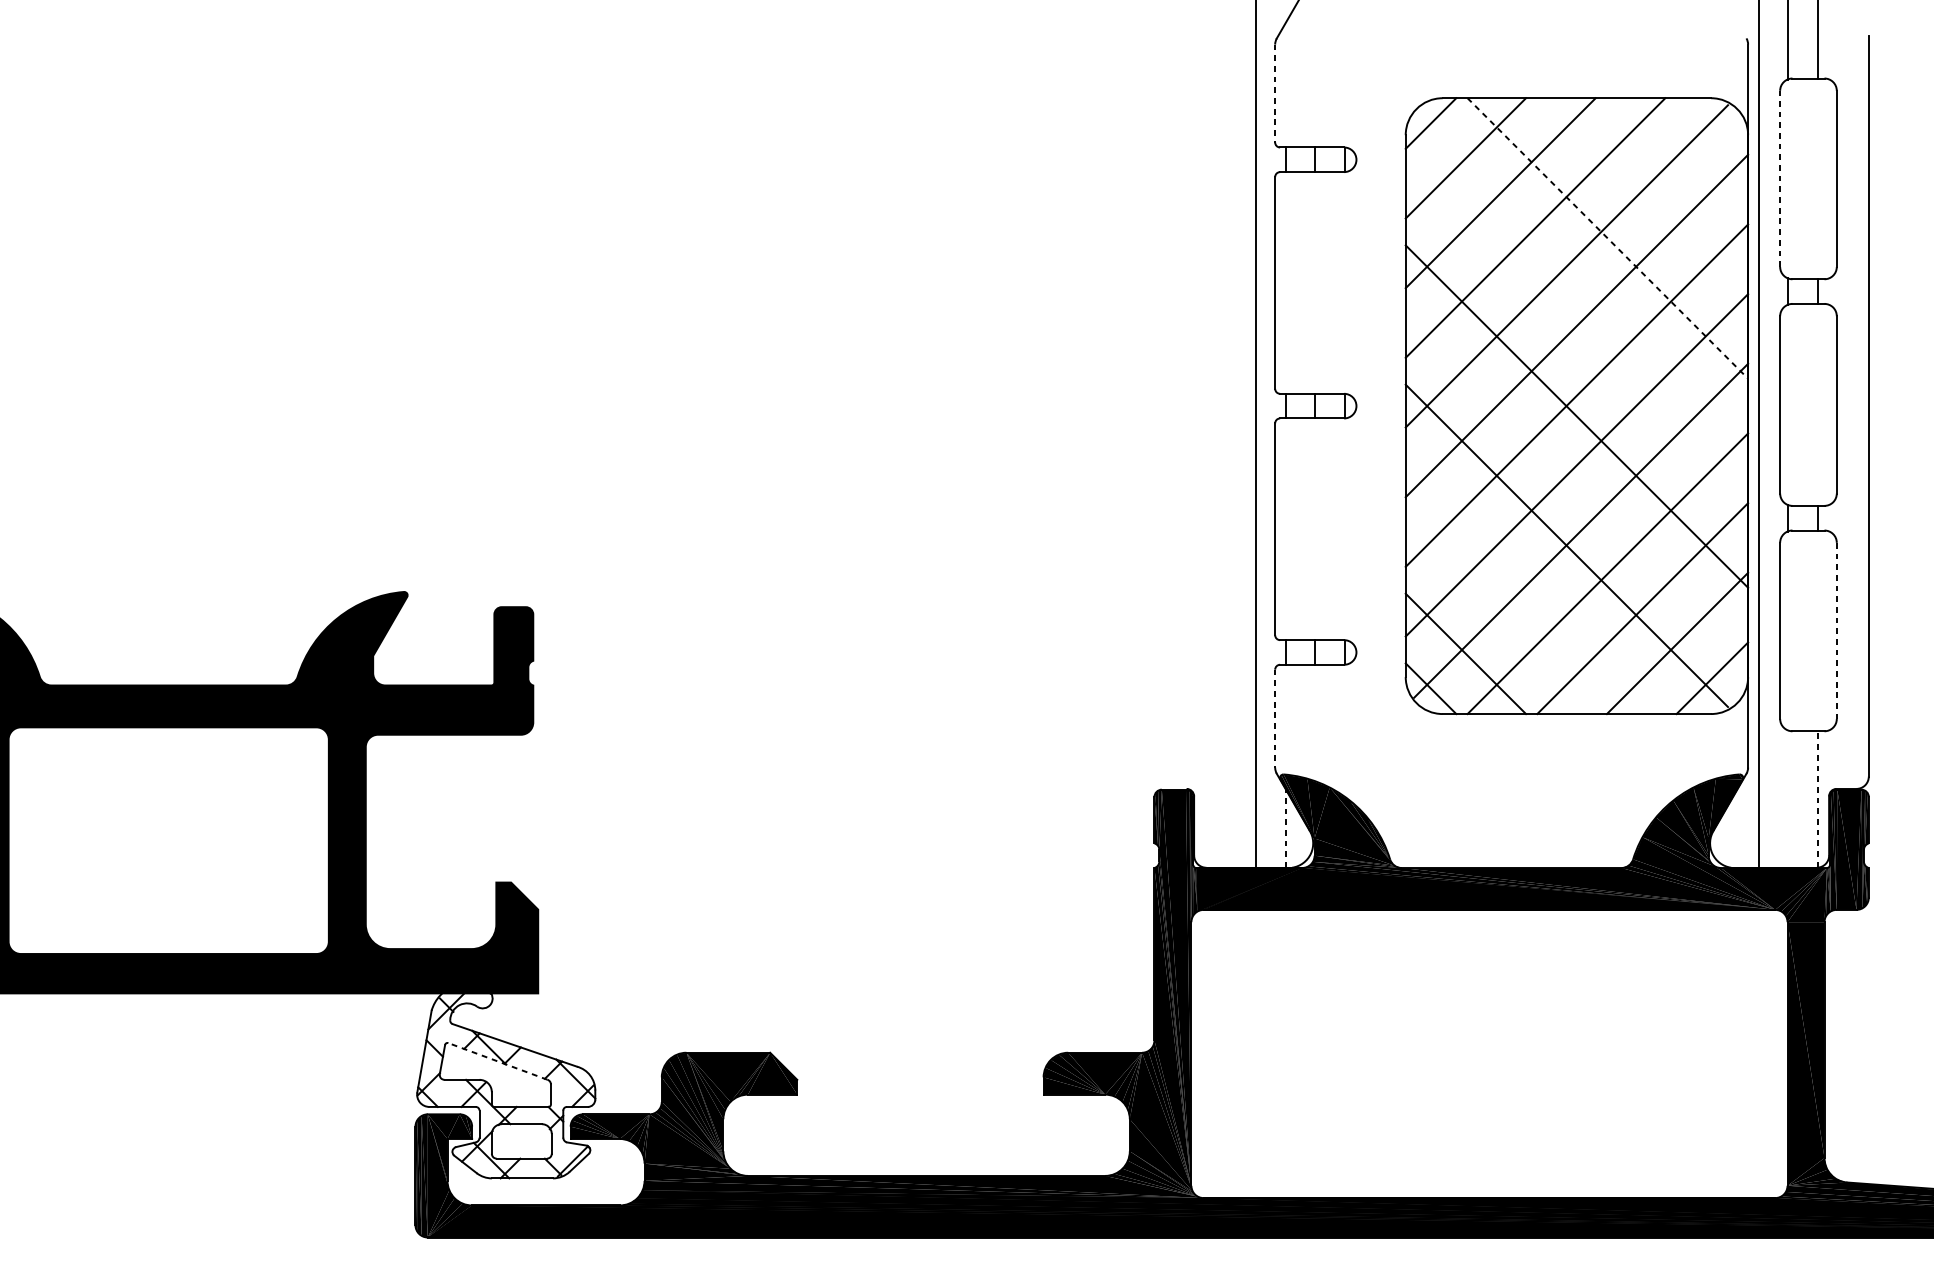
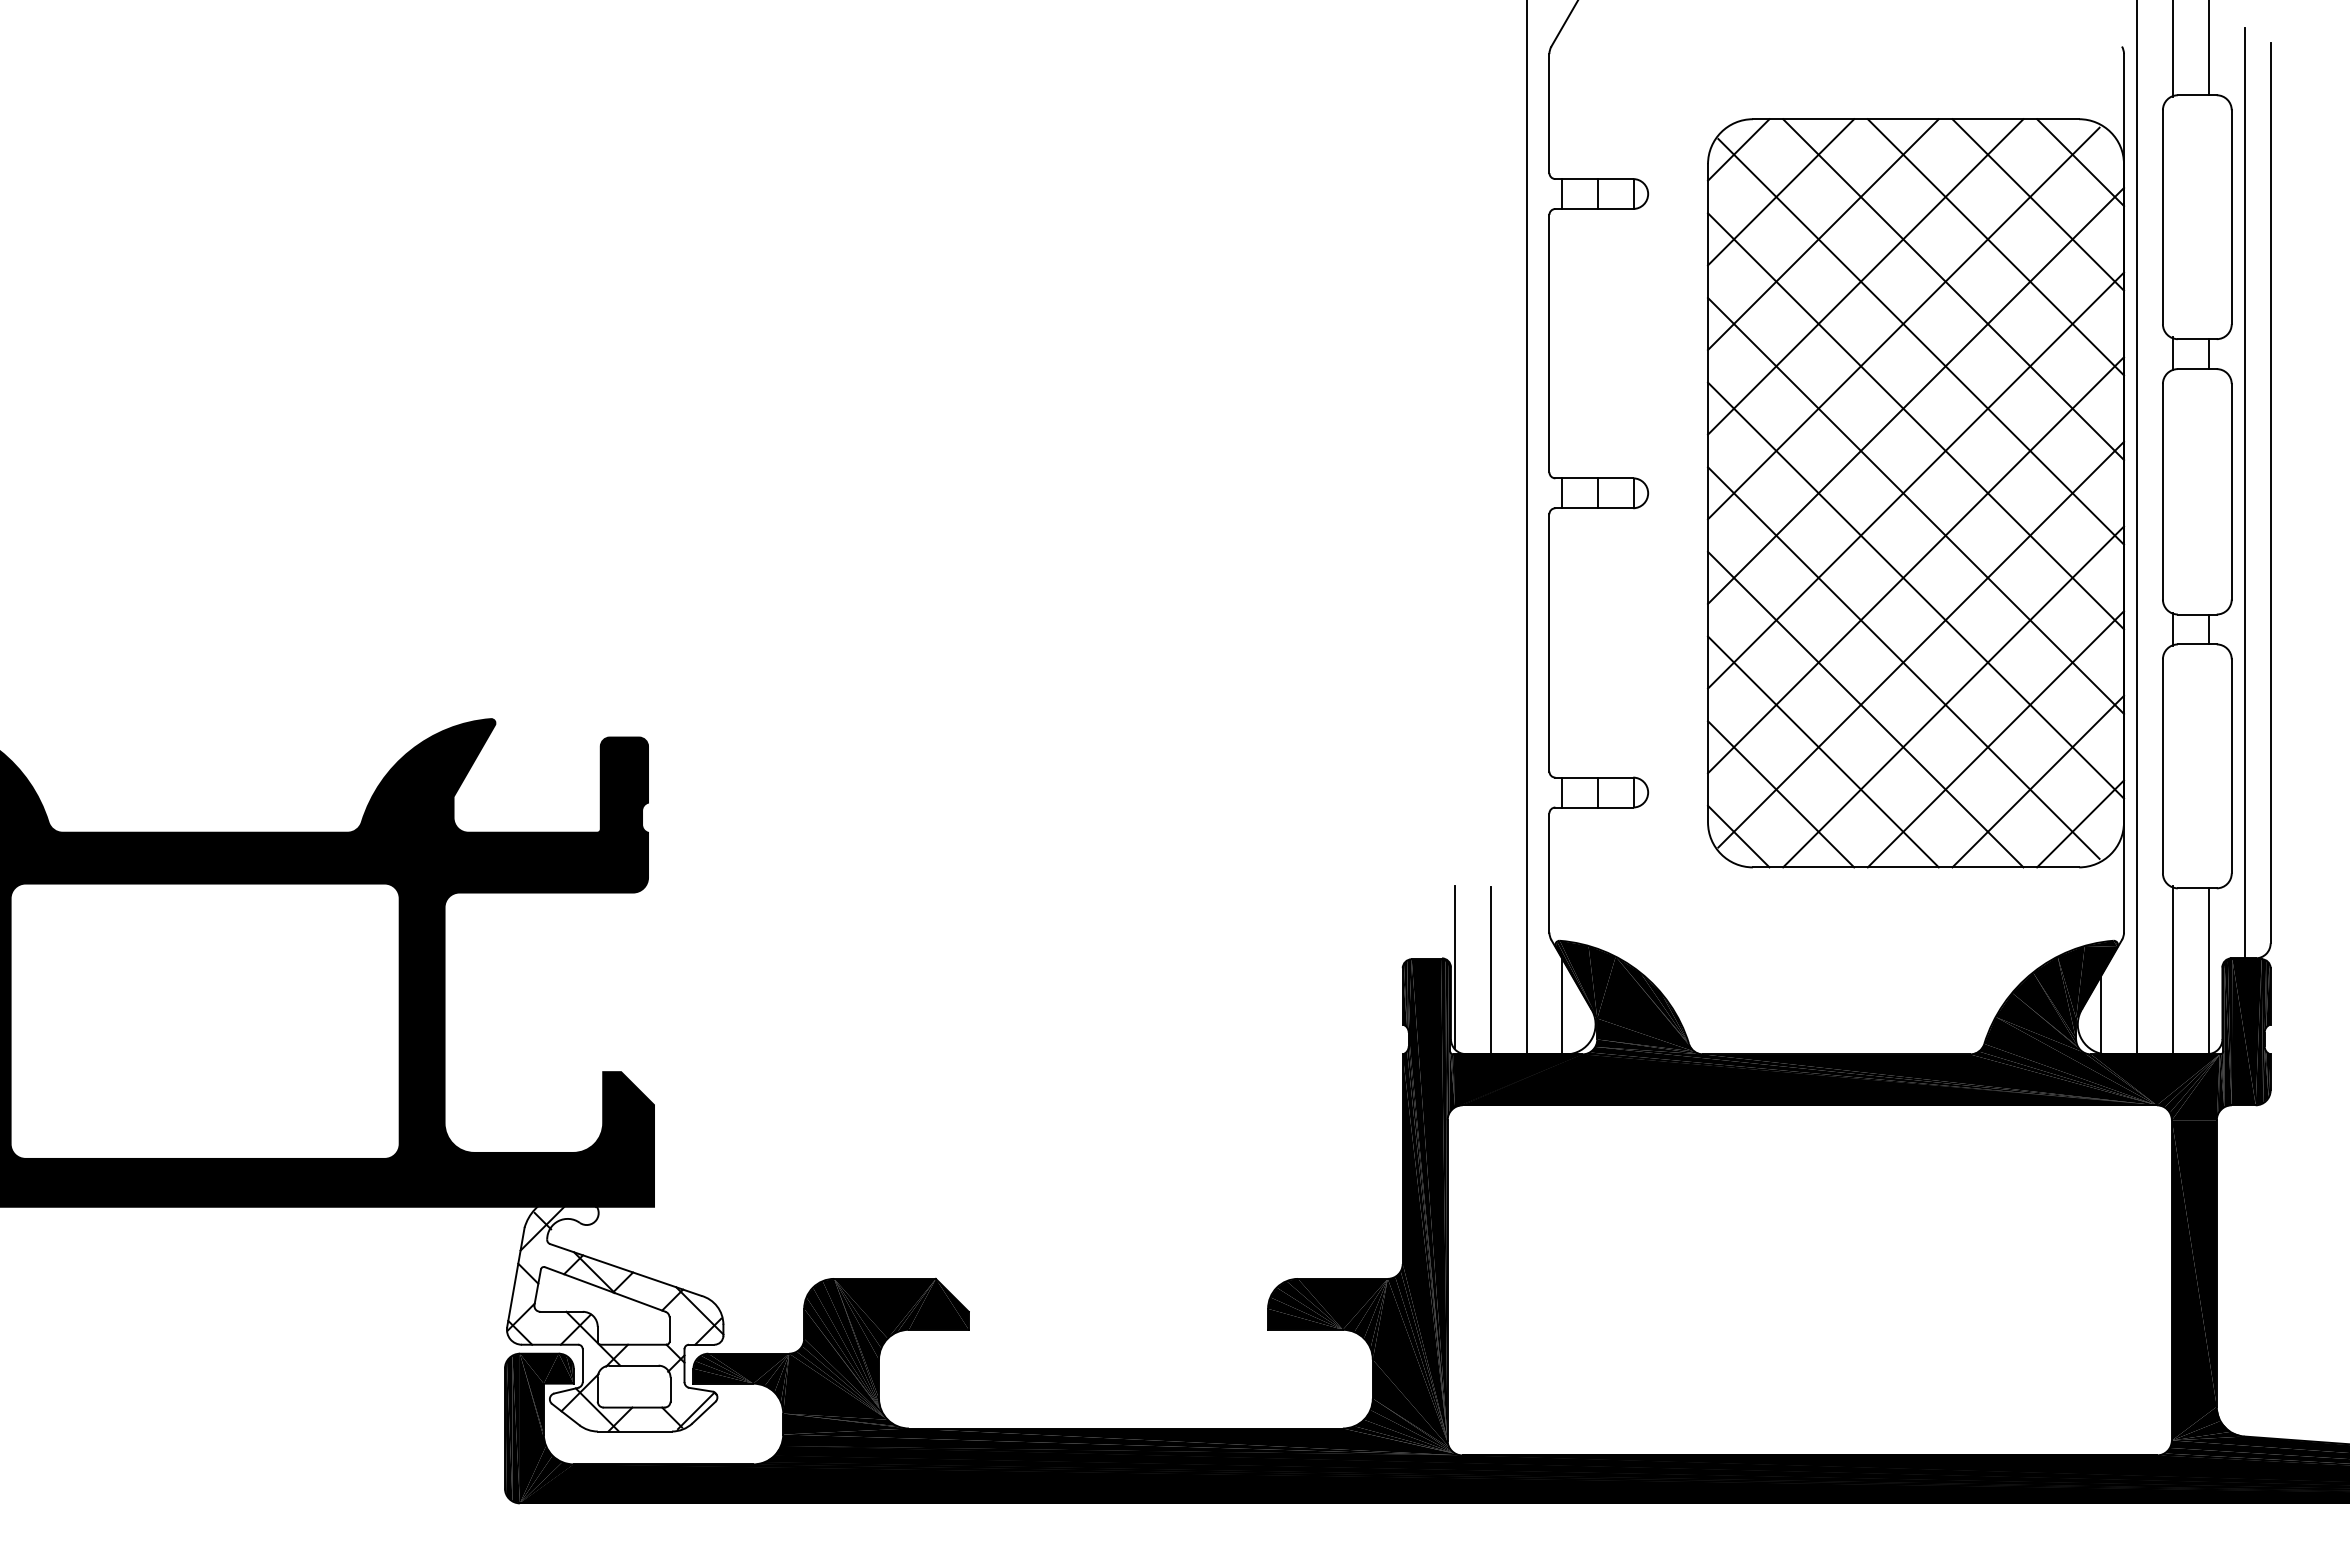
line: (1275, 94) -> (1549, 114), dashed -> solid
line: (1712, 133) -> (2080, 162), added
line: (1677, 168) -> (2038, 204), added
line: (1779, 179) -> (2162, 217), dashed -> solid
line: (1642, 203) -> (1995, 247), added
line: (1607, 238) -> (1953, 289), dashed -> solid
line: (1581, 281) -> (1921, 341), added
line: (1577, 347) -> (1916, 421), added
line: (1847, 406) -> (2244, 493), added
line: (1577, 486) -> (1916, 590), added
line: (1535, 584) -> (1865, 709), added
line: (1500, 618) -> (1823, 751), added
line: (1836, 631) -> (2231, 766), dashed -> solid
line: (1275, 719) -> (1549, 873), dashed -> solid
line: (1197, 796) -> (1454, 967), added
line: (1226, 798) -> (1490, 970), added
line: (1788, 798) -> (2172, 970), added
line: (1817, 799) -> (2208, 971), dashed -> solid
line: (1285, 828) -> (1562, 1006), dashed -> solid
line: (1729, 835) -> (2101, 1014), added
line: (497, 1061) -> (604, 1289), dashed -> solid

